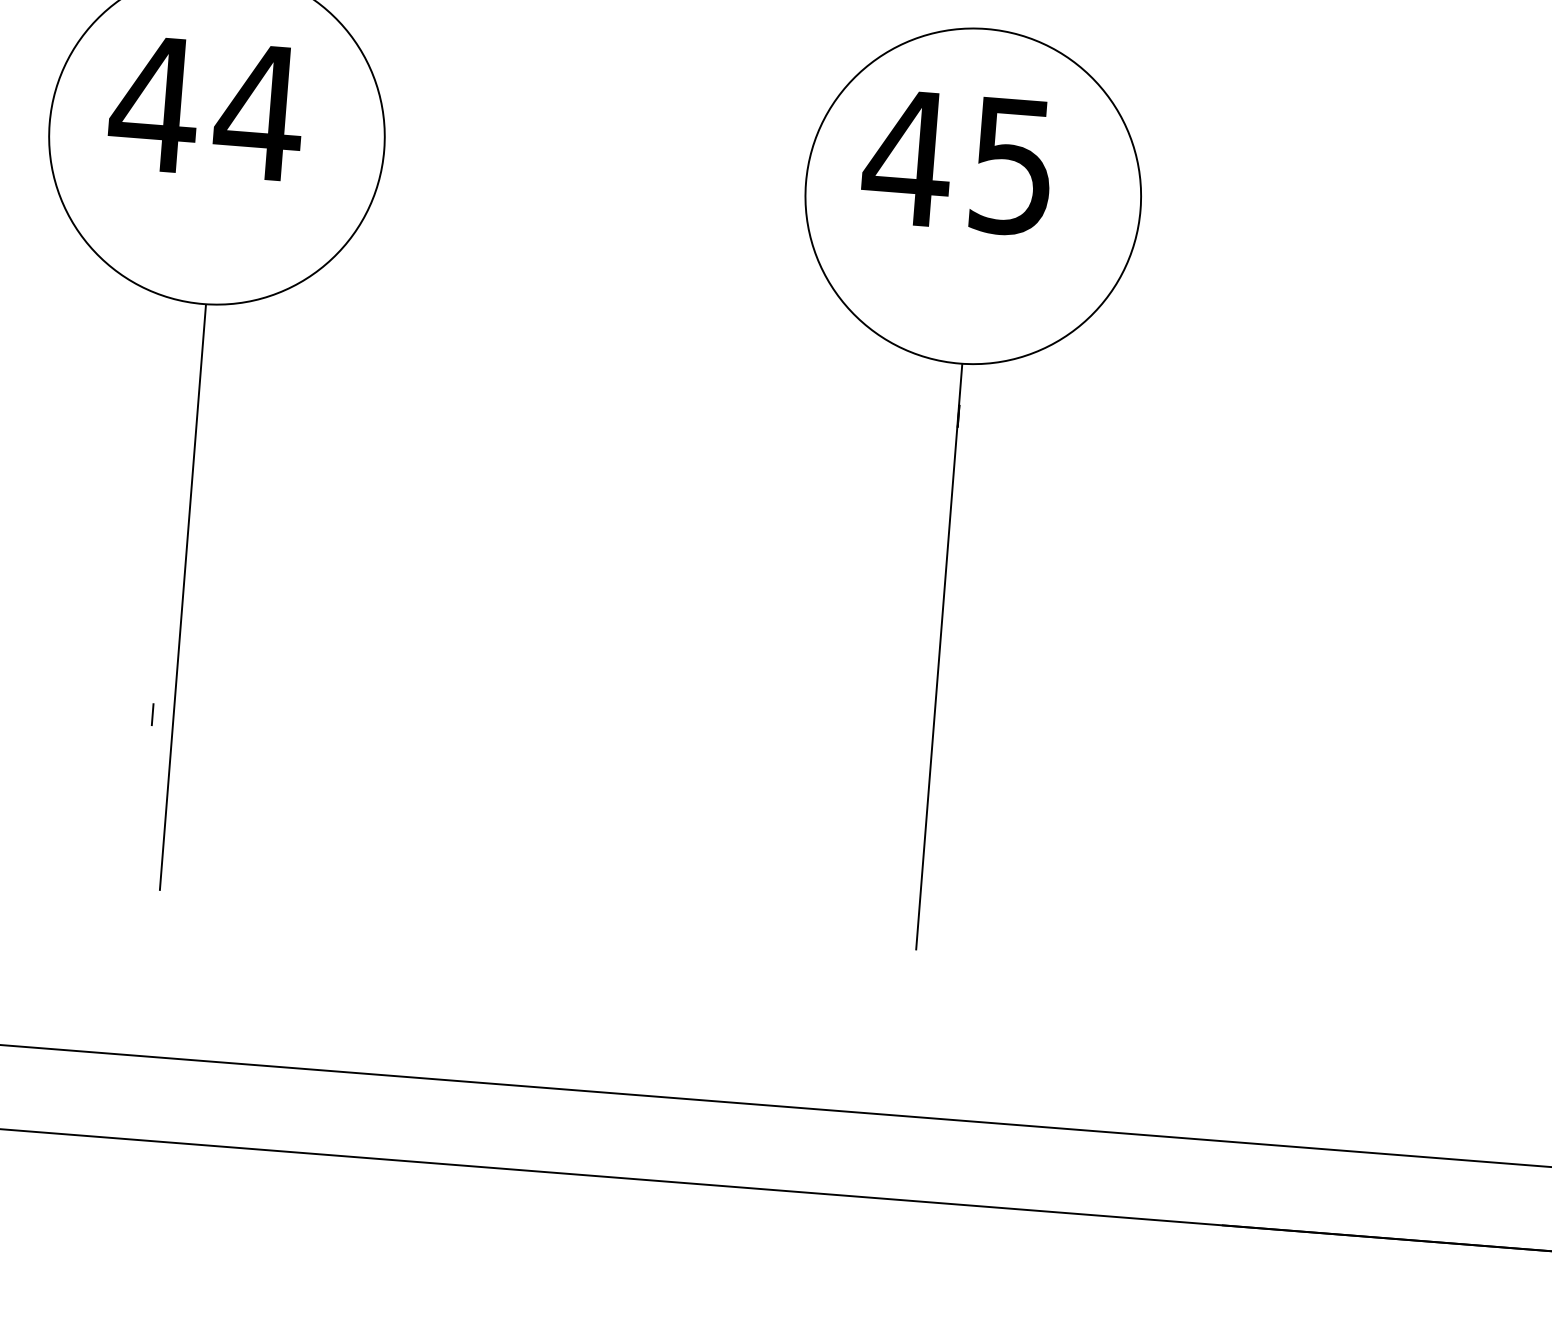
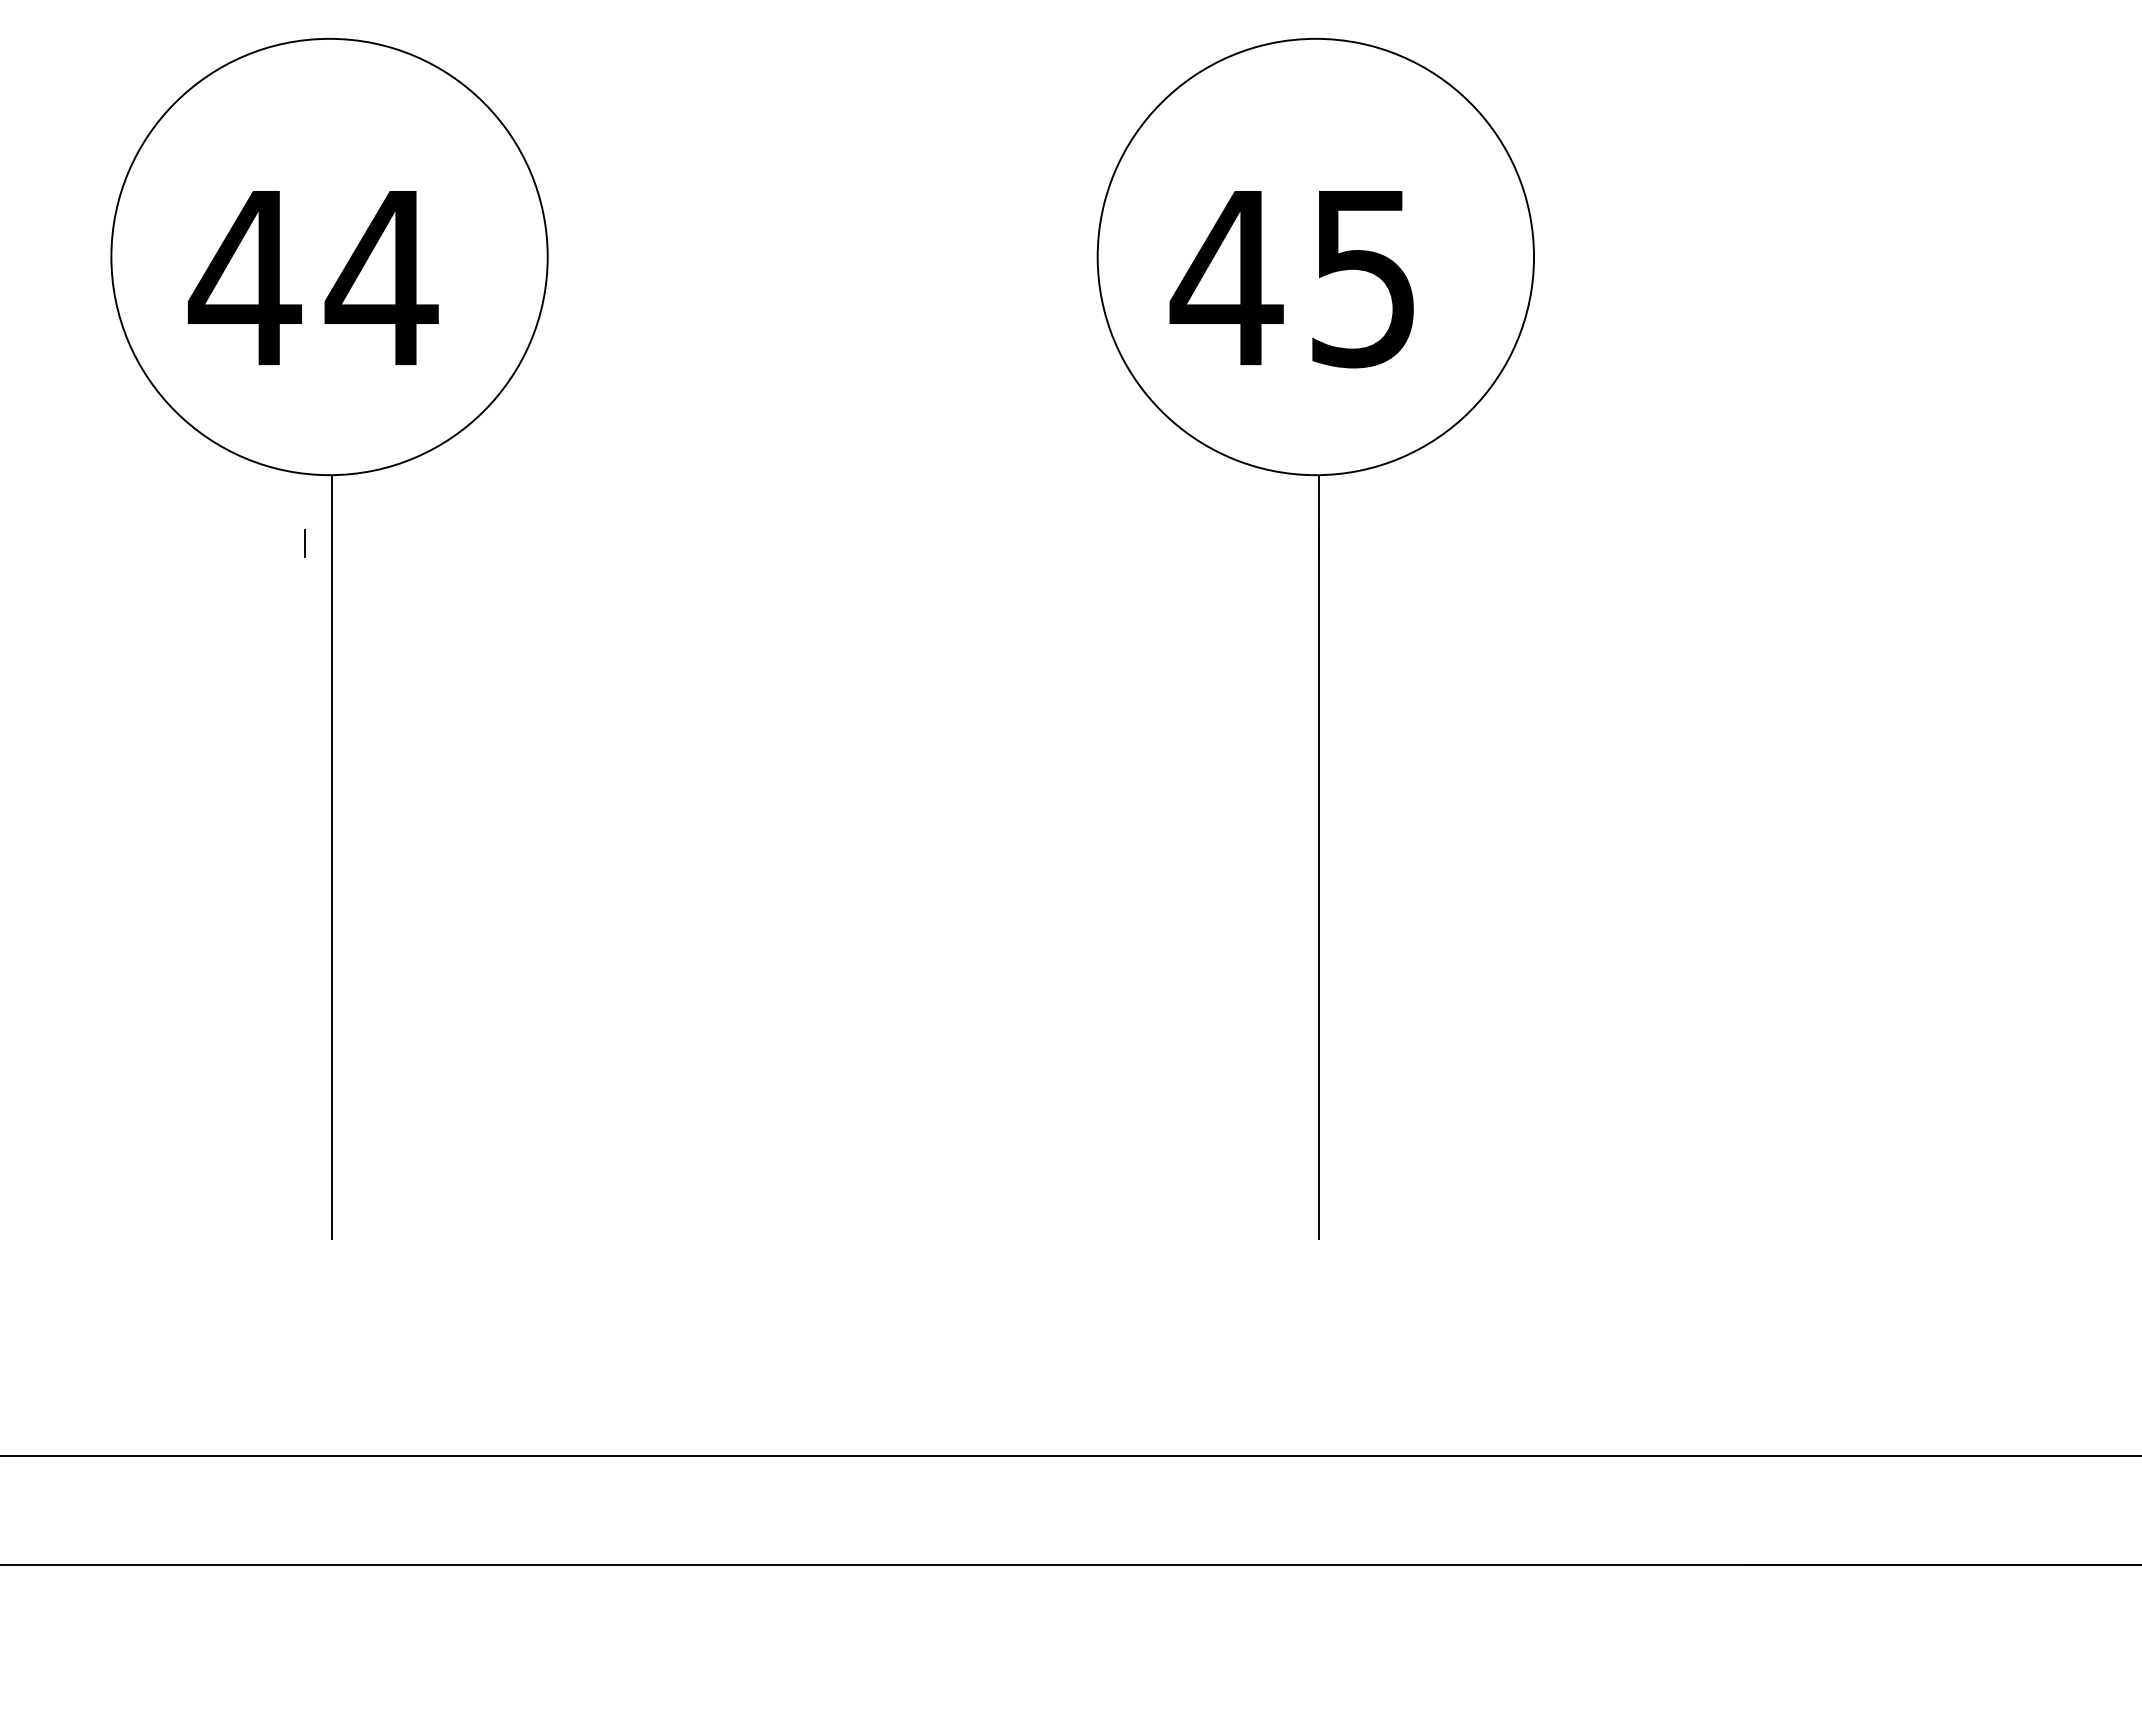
text: (206, 107) -> (313, 277), moved
text: (957, 163) -> (1291, 279), moved
line: (152, 714) -> (304, 543), moved

